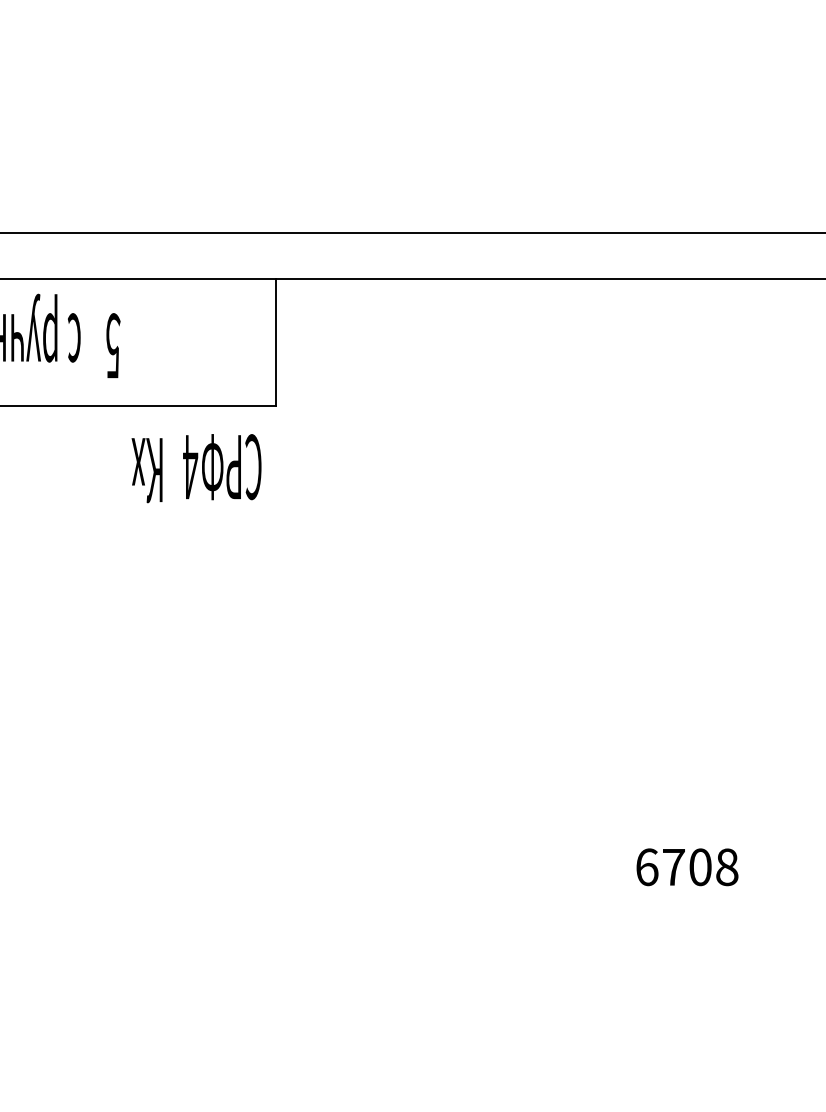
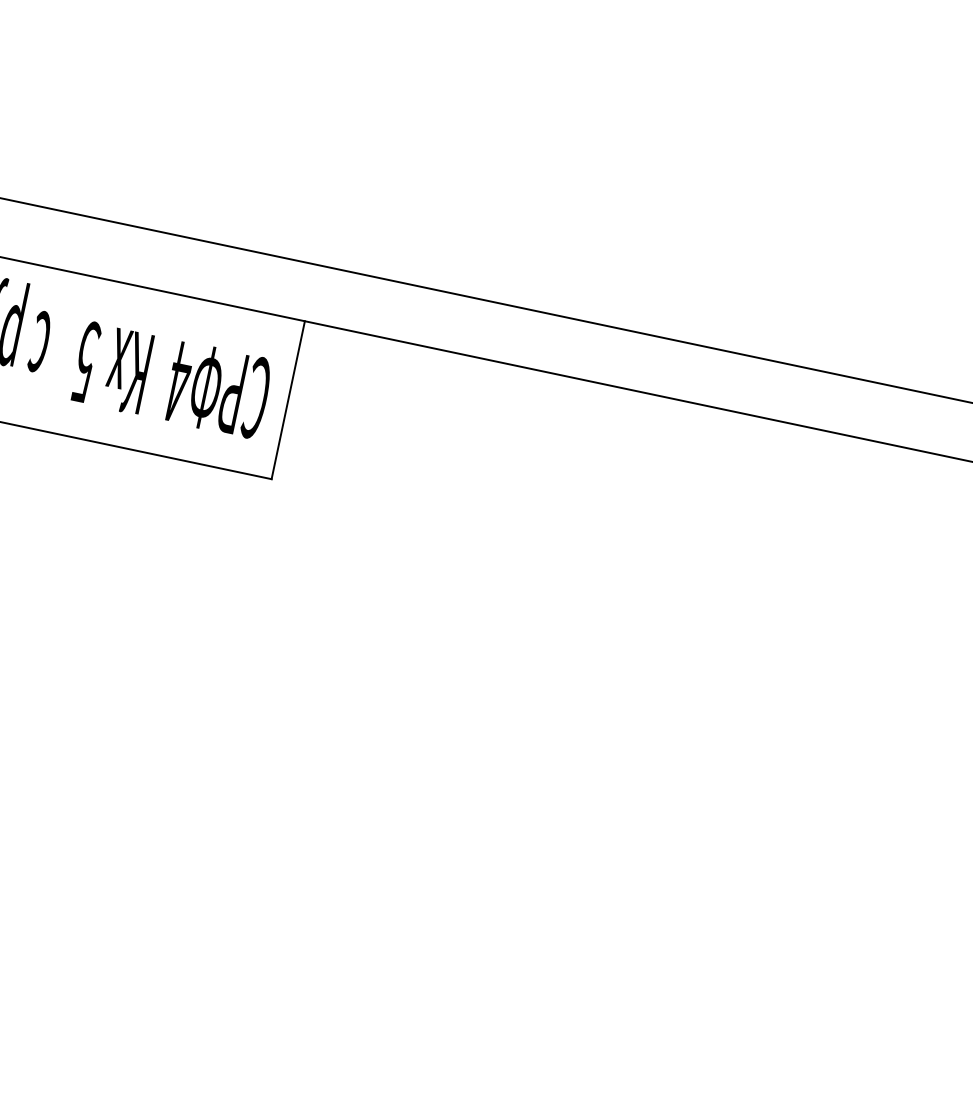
text: (222, 467) -> (218, 390), moved
text: (146, 470) -> (126, 371), moved

